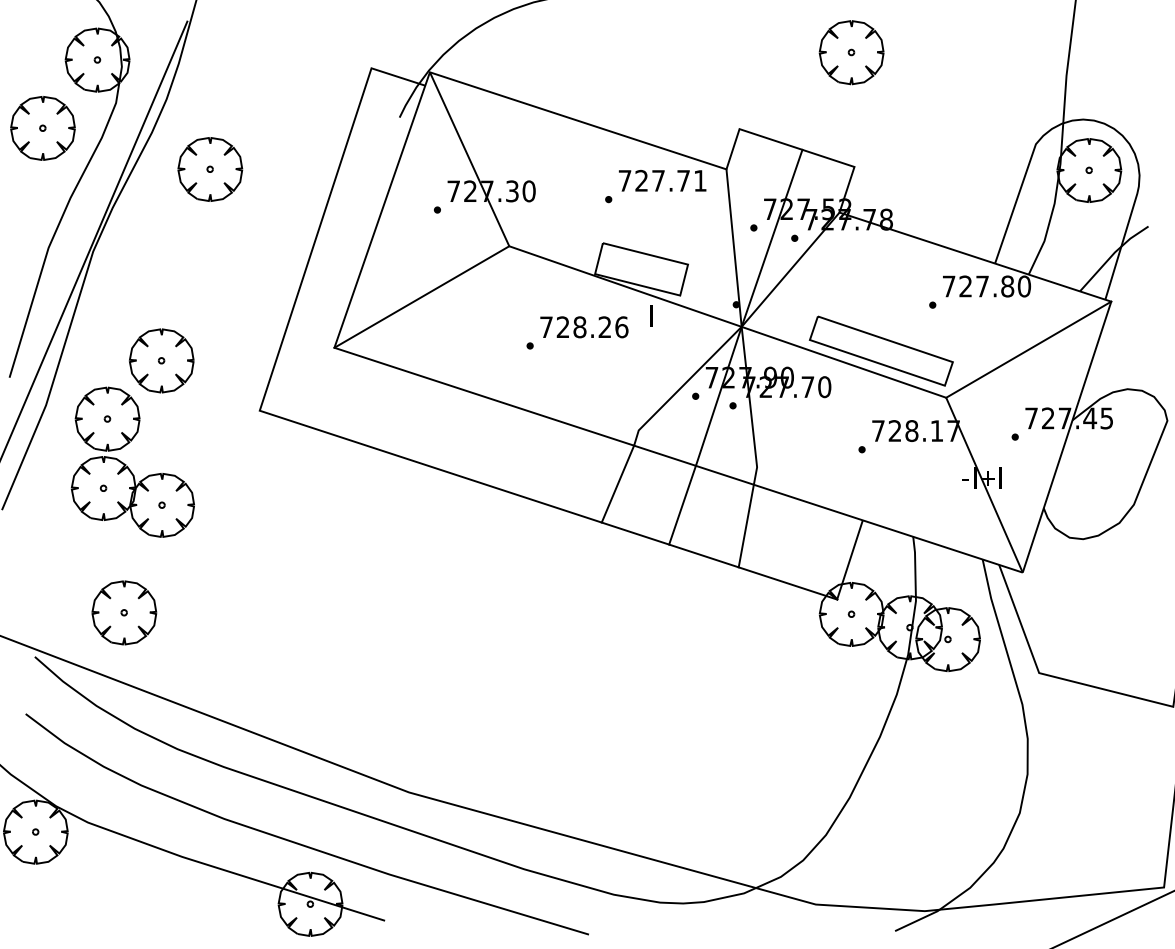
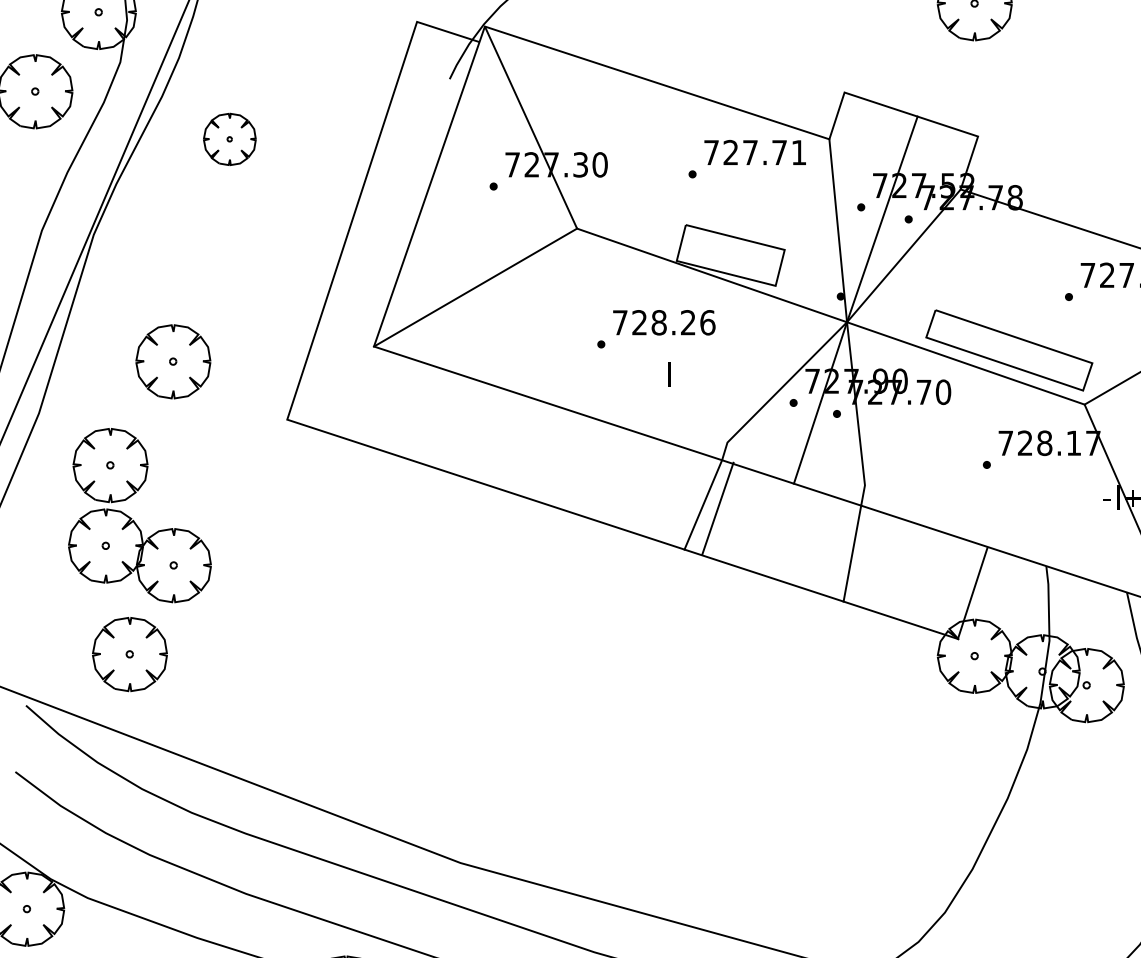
part: (210, 169) -> (230, 139), size x0.7
text: (651, 315) -> (669, 374), moved
part: (127, 465) -> (133, 519), moved
line: (682, 504) -> (717, 507), moved

